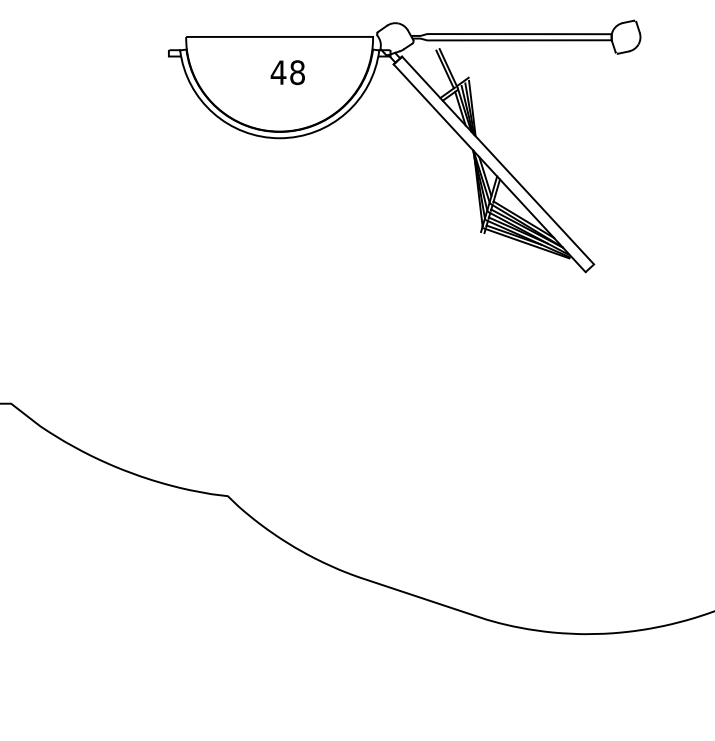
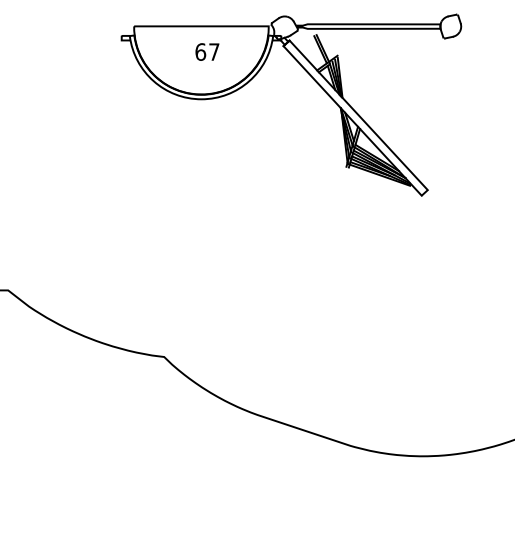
text: (287, 72) -> (207, 51), 48 -> 67

